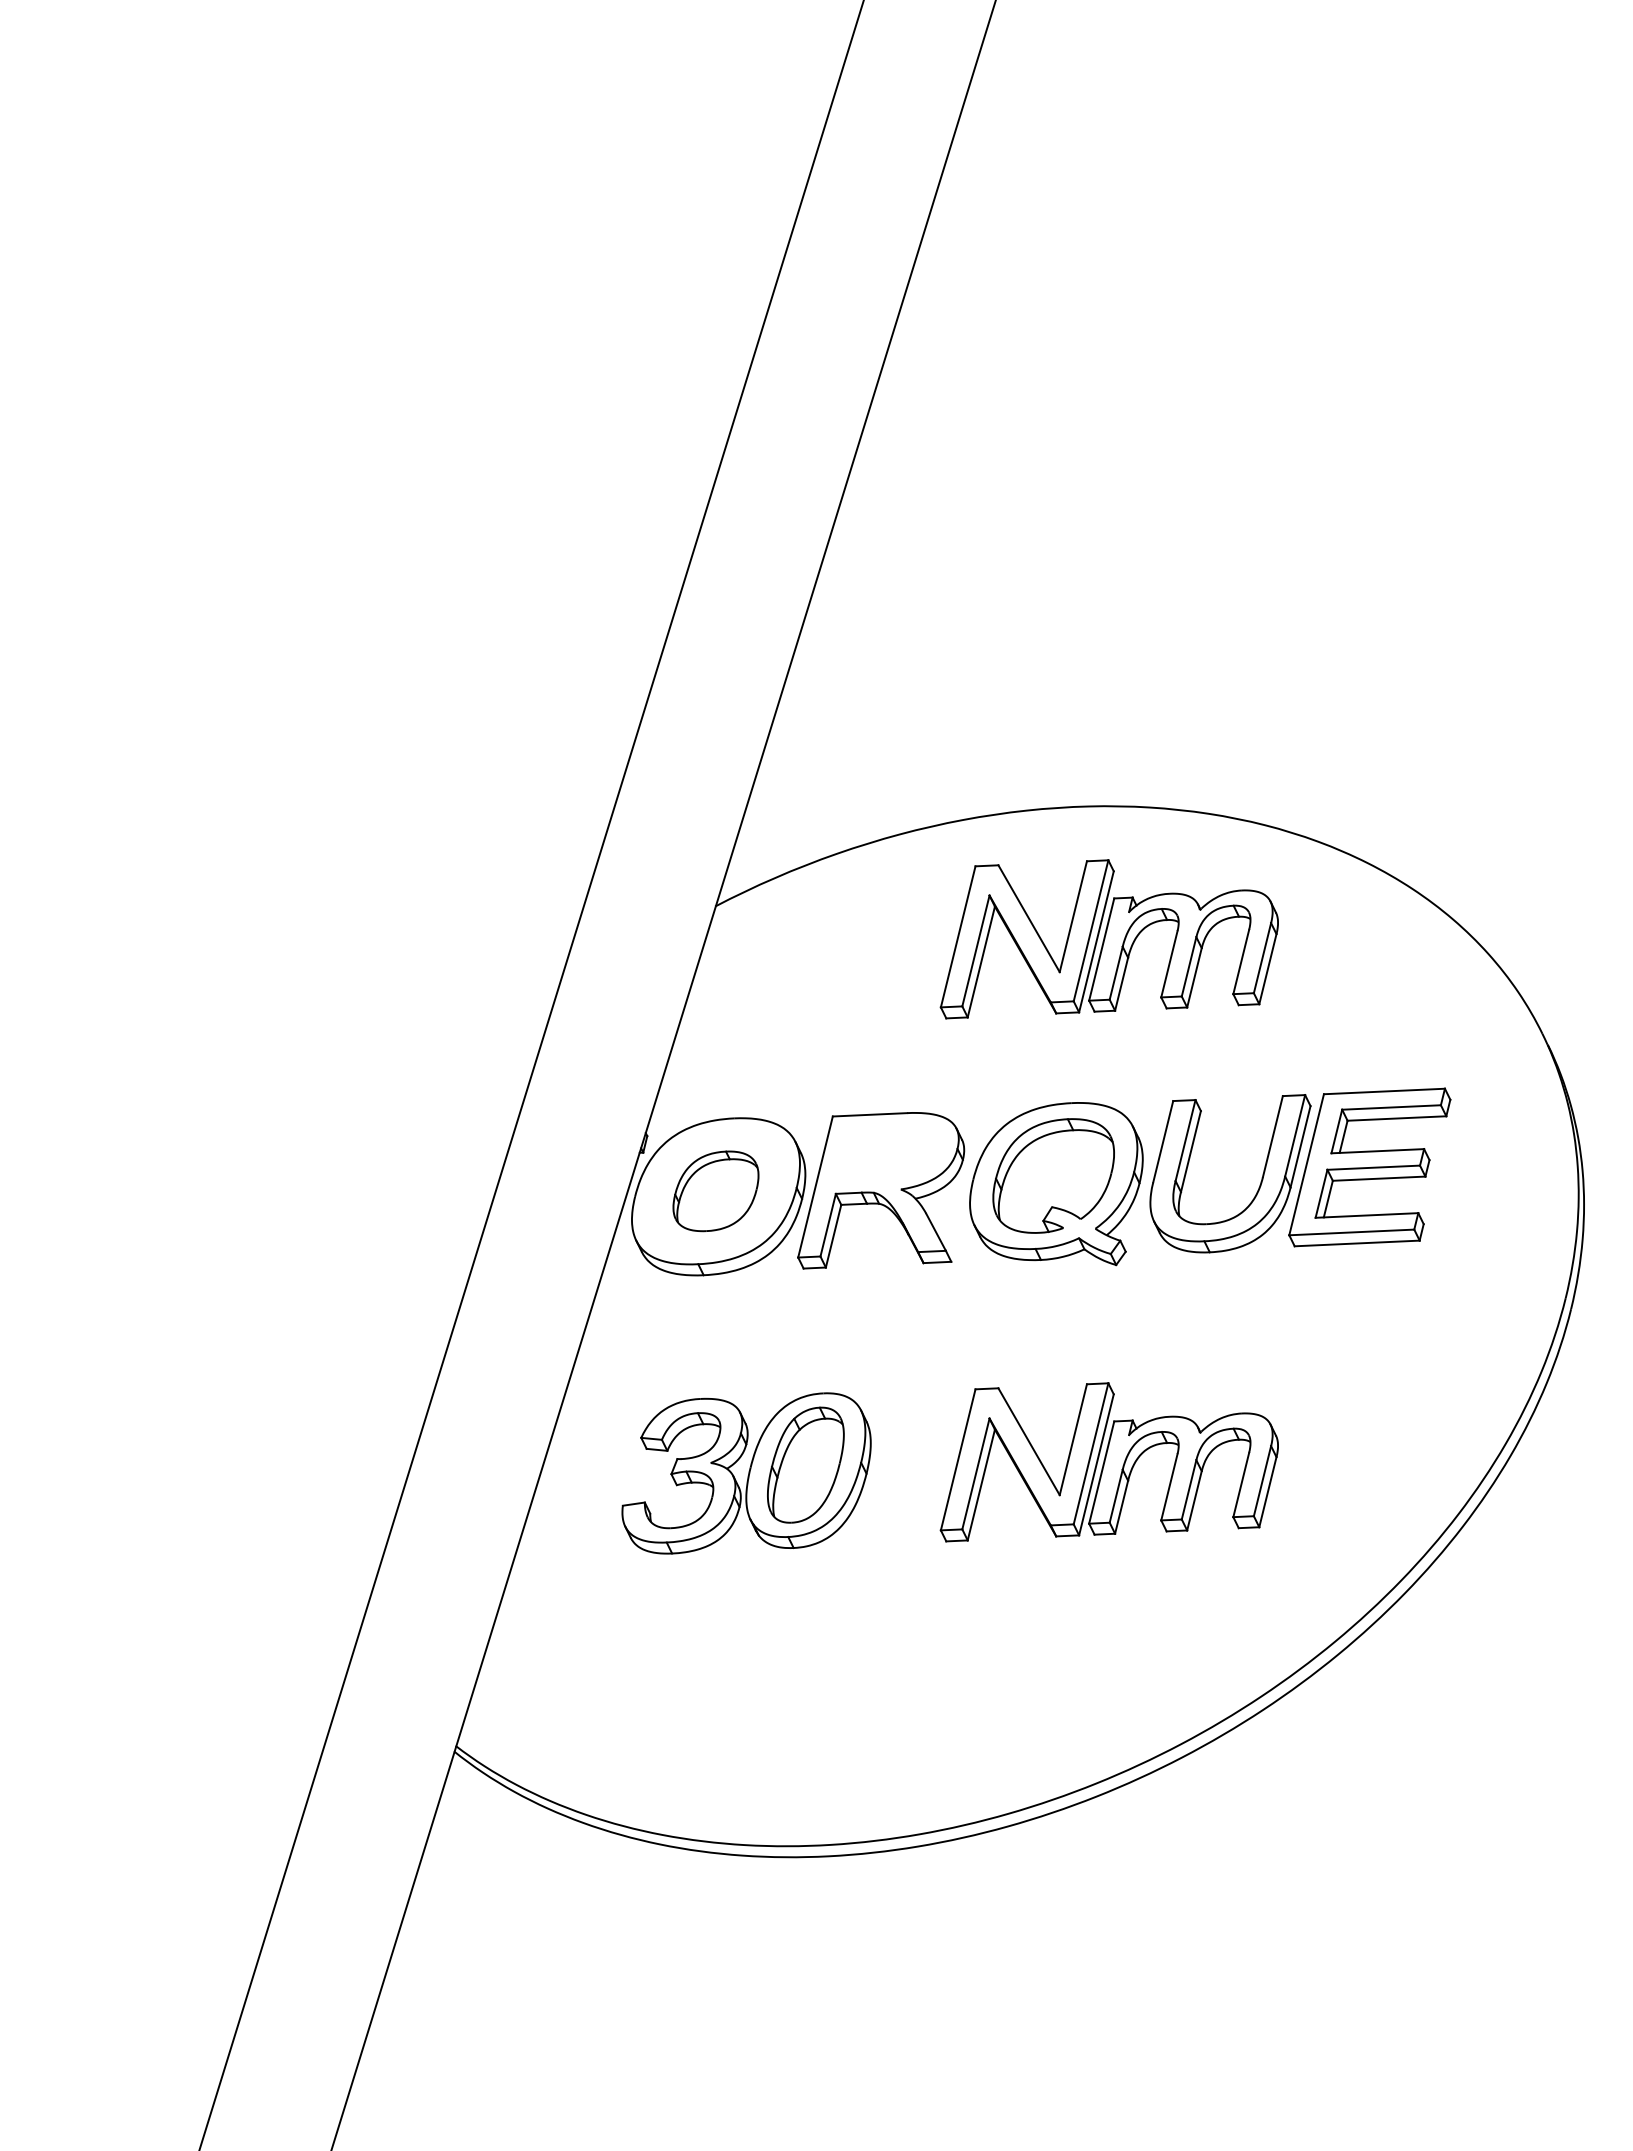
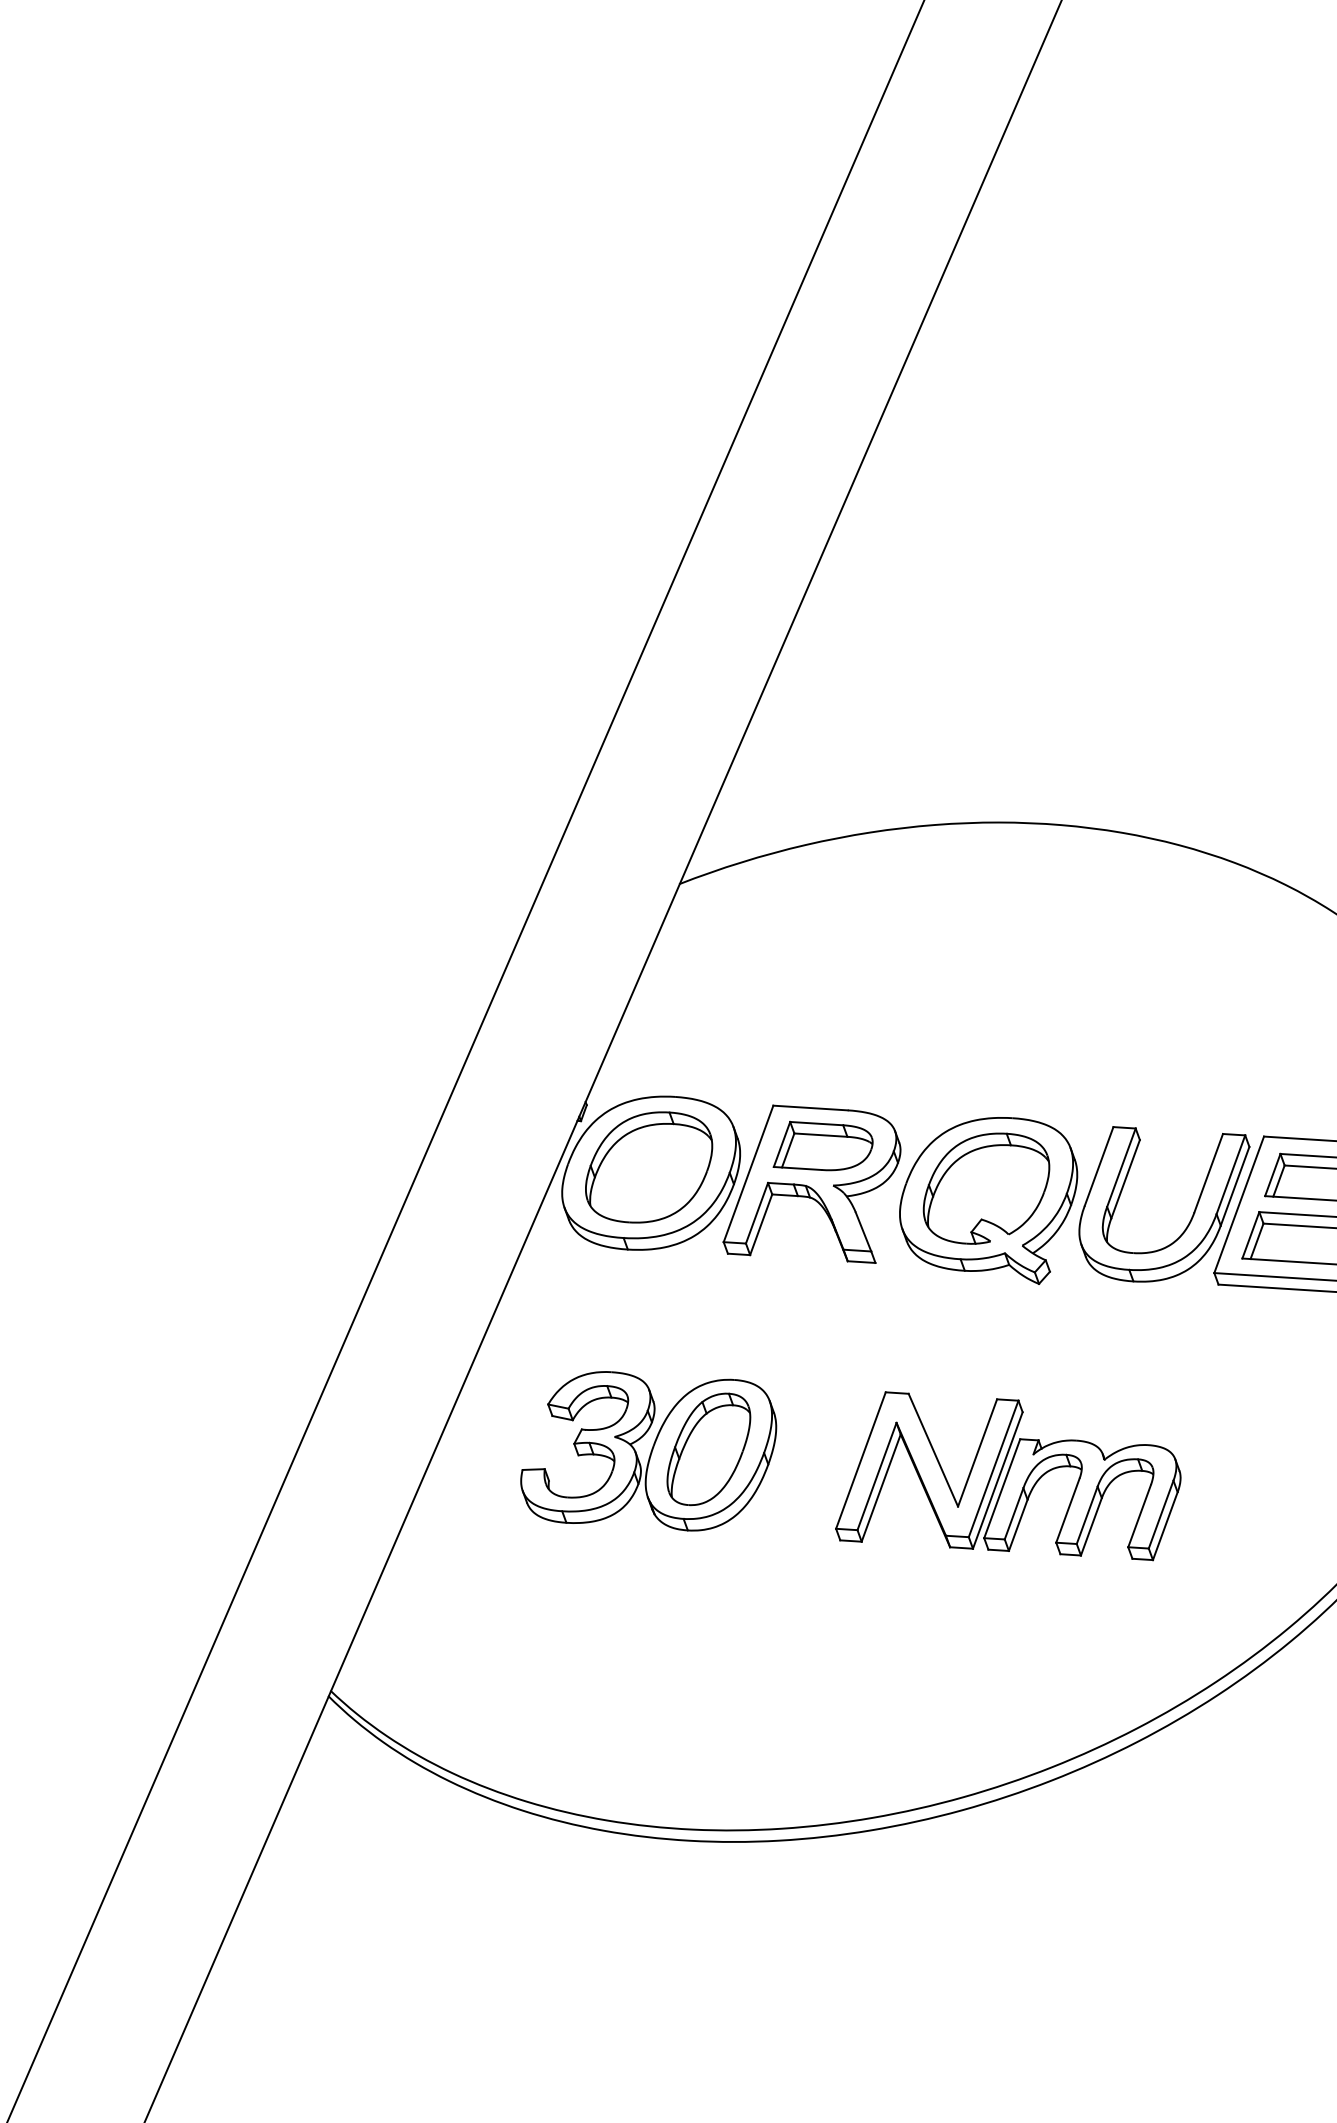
part: (1108, 939) -> (1066, 959), removed
part: (887, 1152) -> (823, 1147), added
part: (715, 1191) -> (648, 1167), size x1.43

